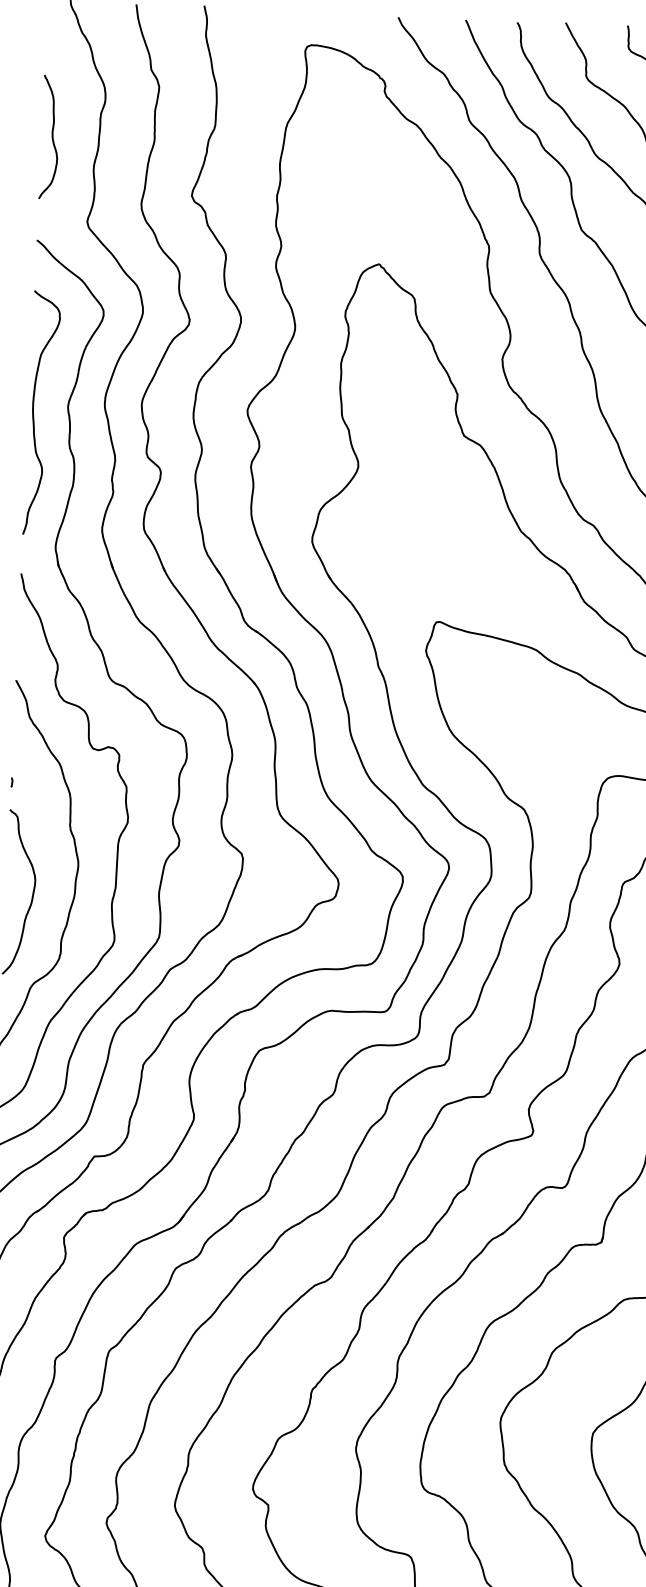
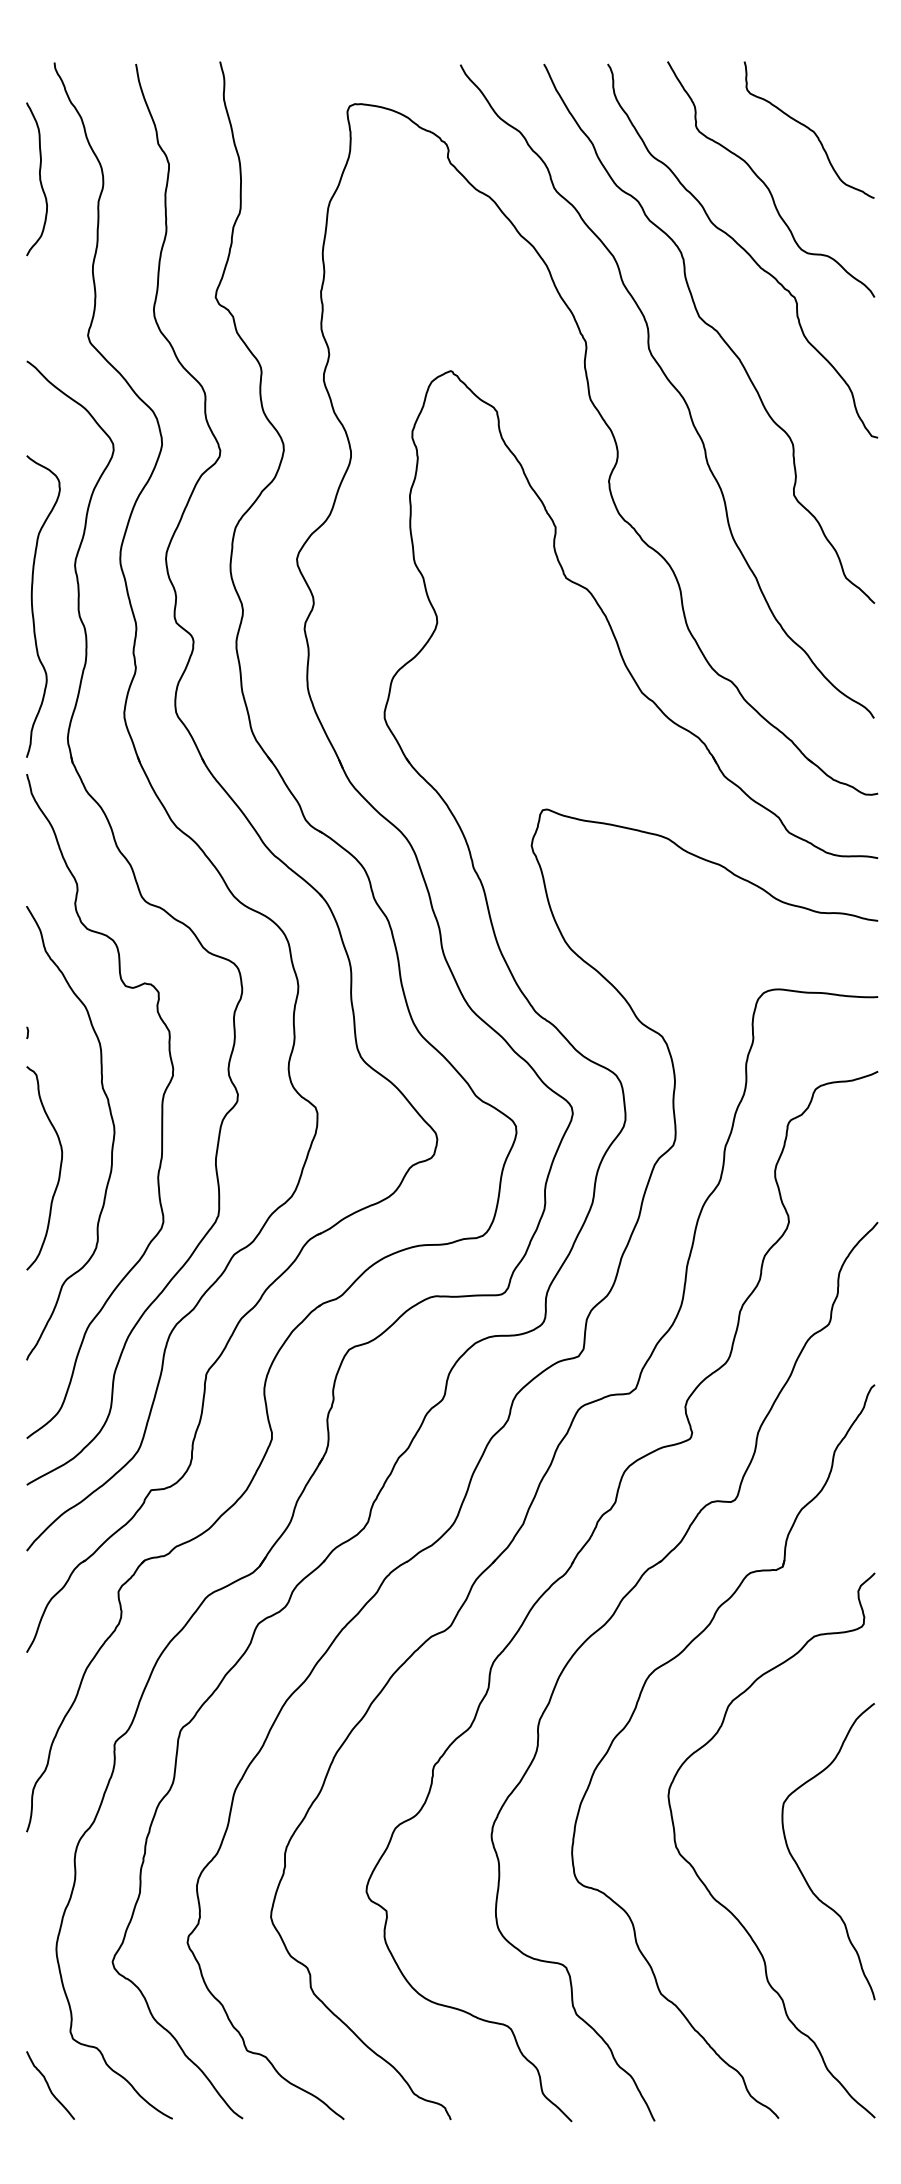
curve: (52, 137) -> (39, 179), moved
curve: (34, 413) -> (33, 607), moved

